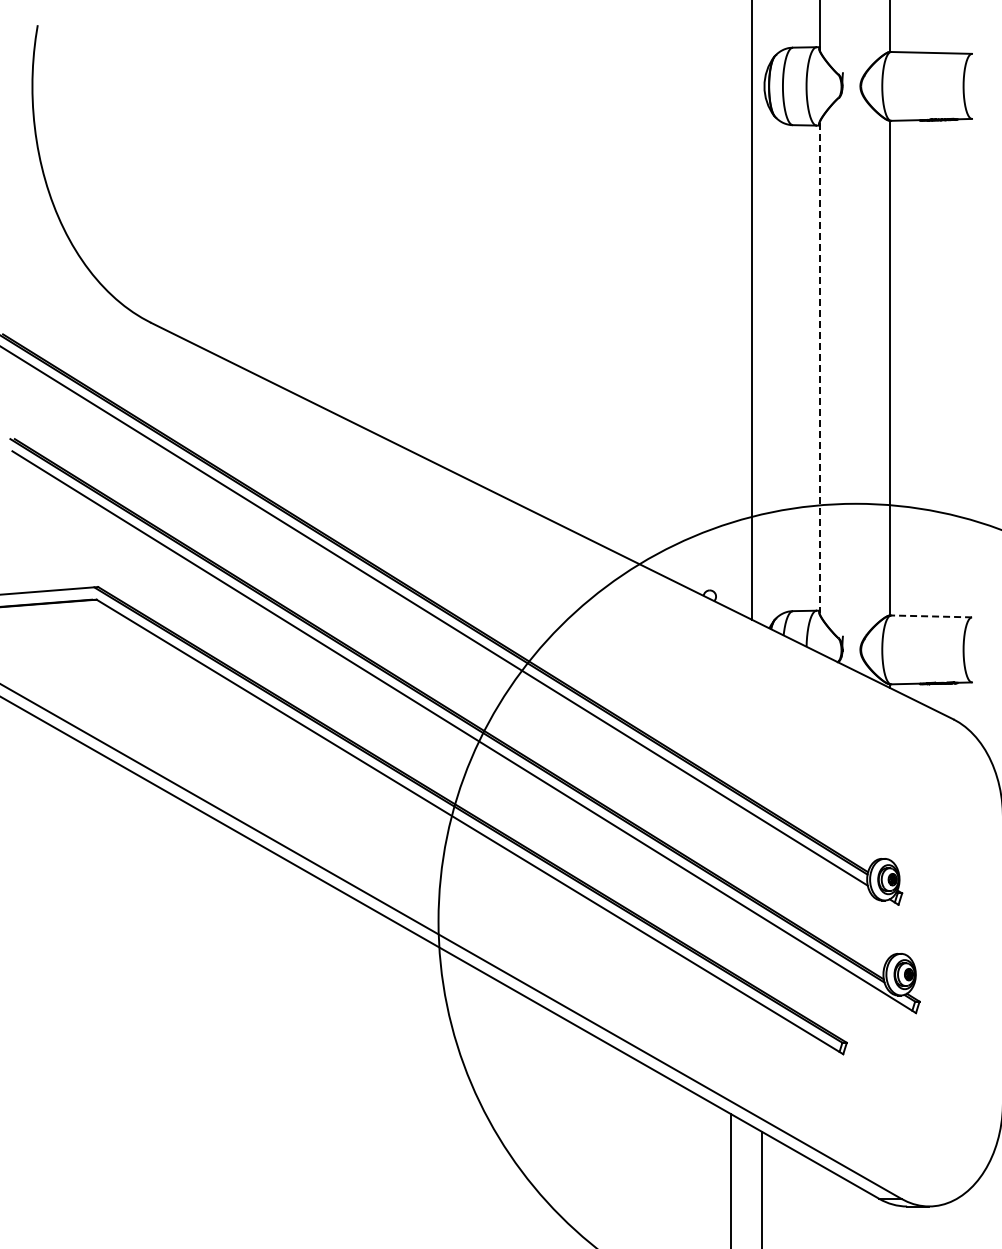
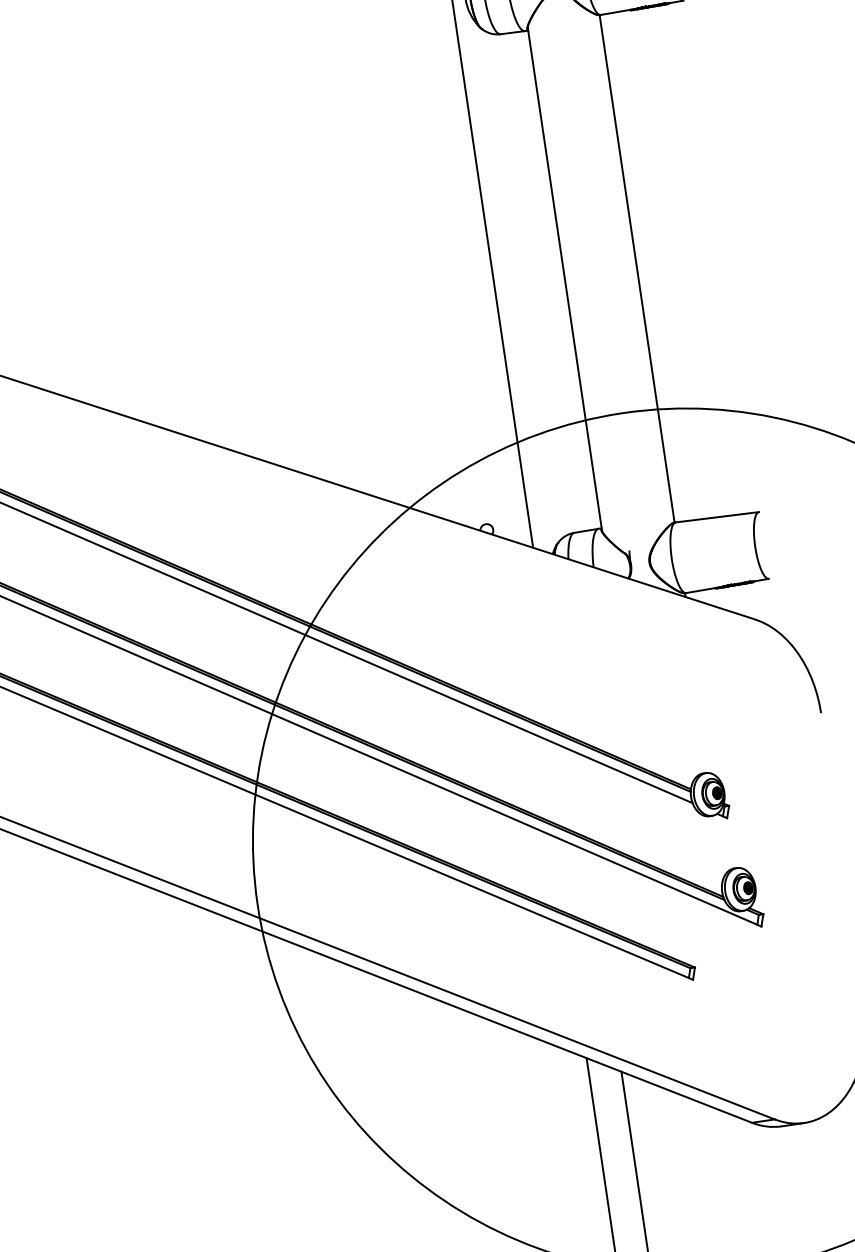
line: (819, 368) -> (564, 279), dashed -> solid
line: (931, 616) -> (717, 517), dashed -> solid

